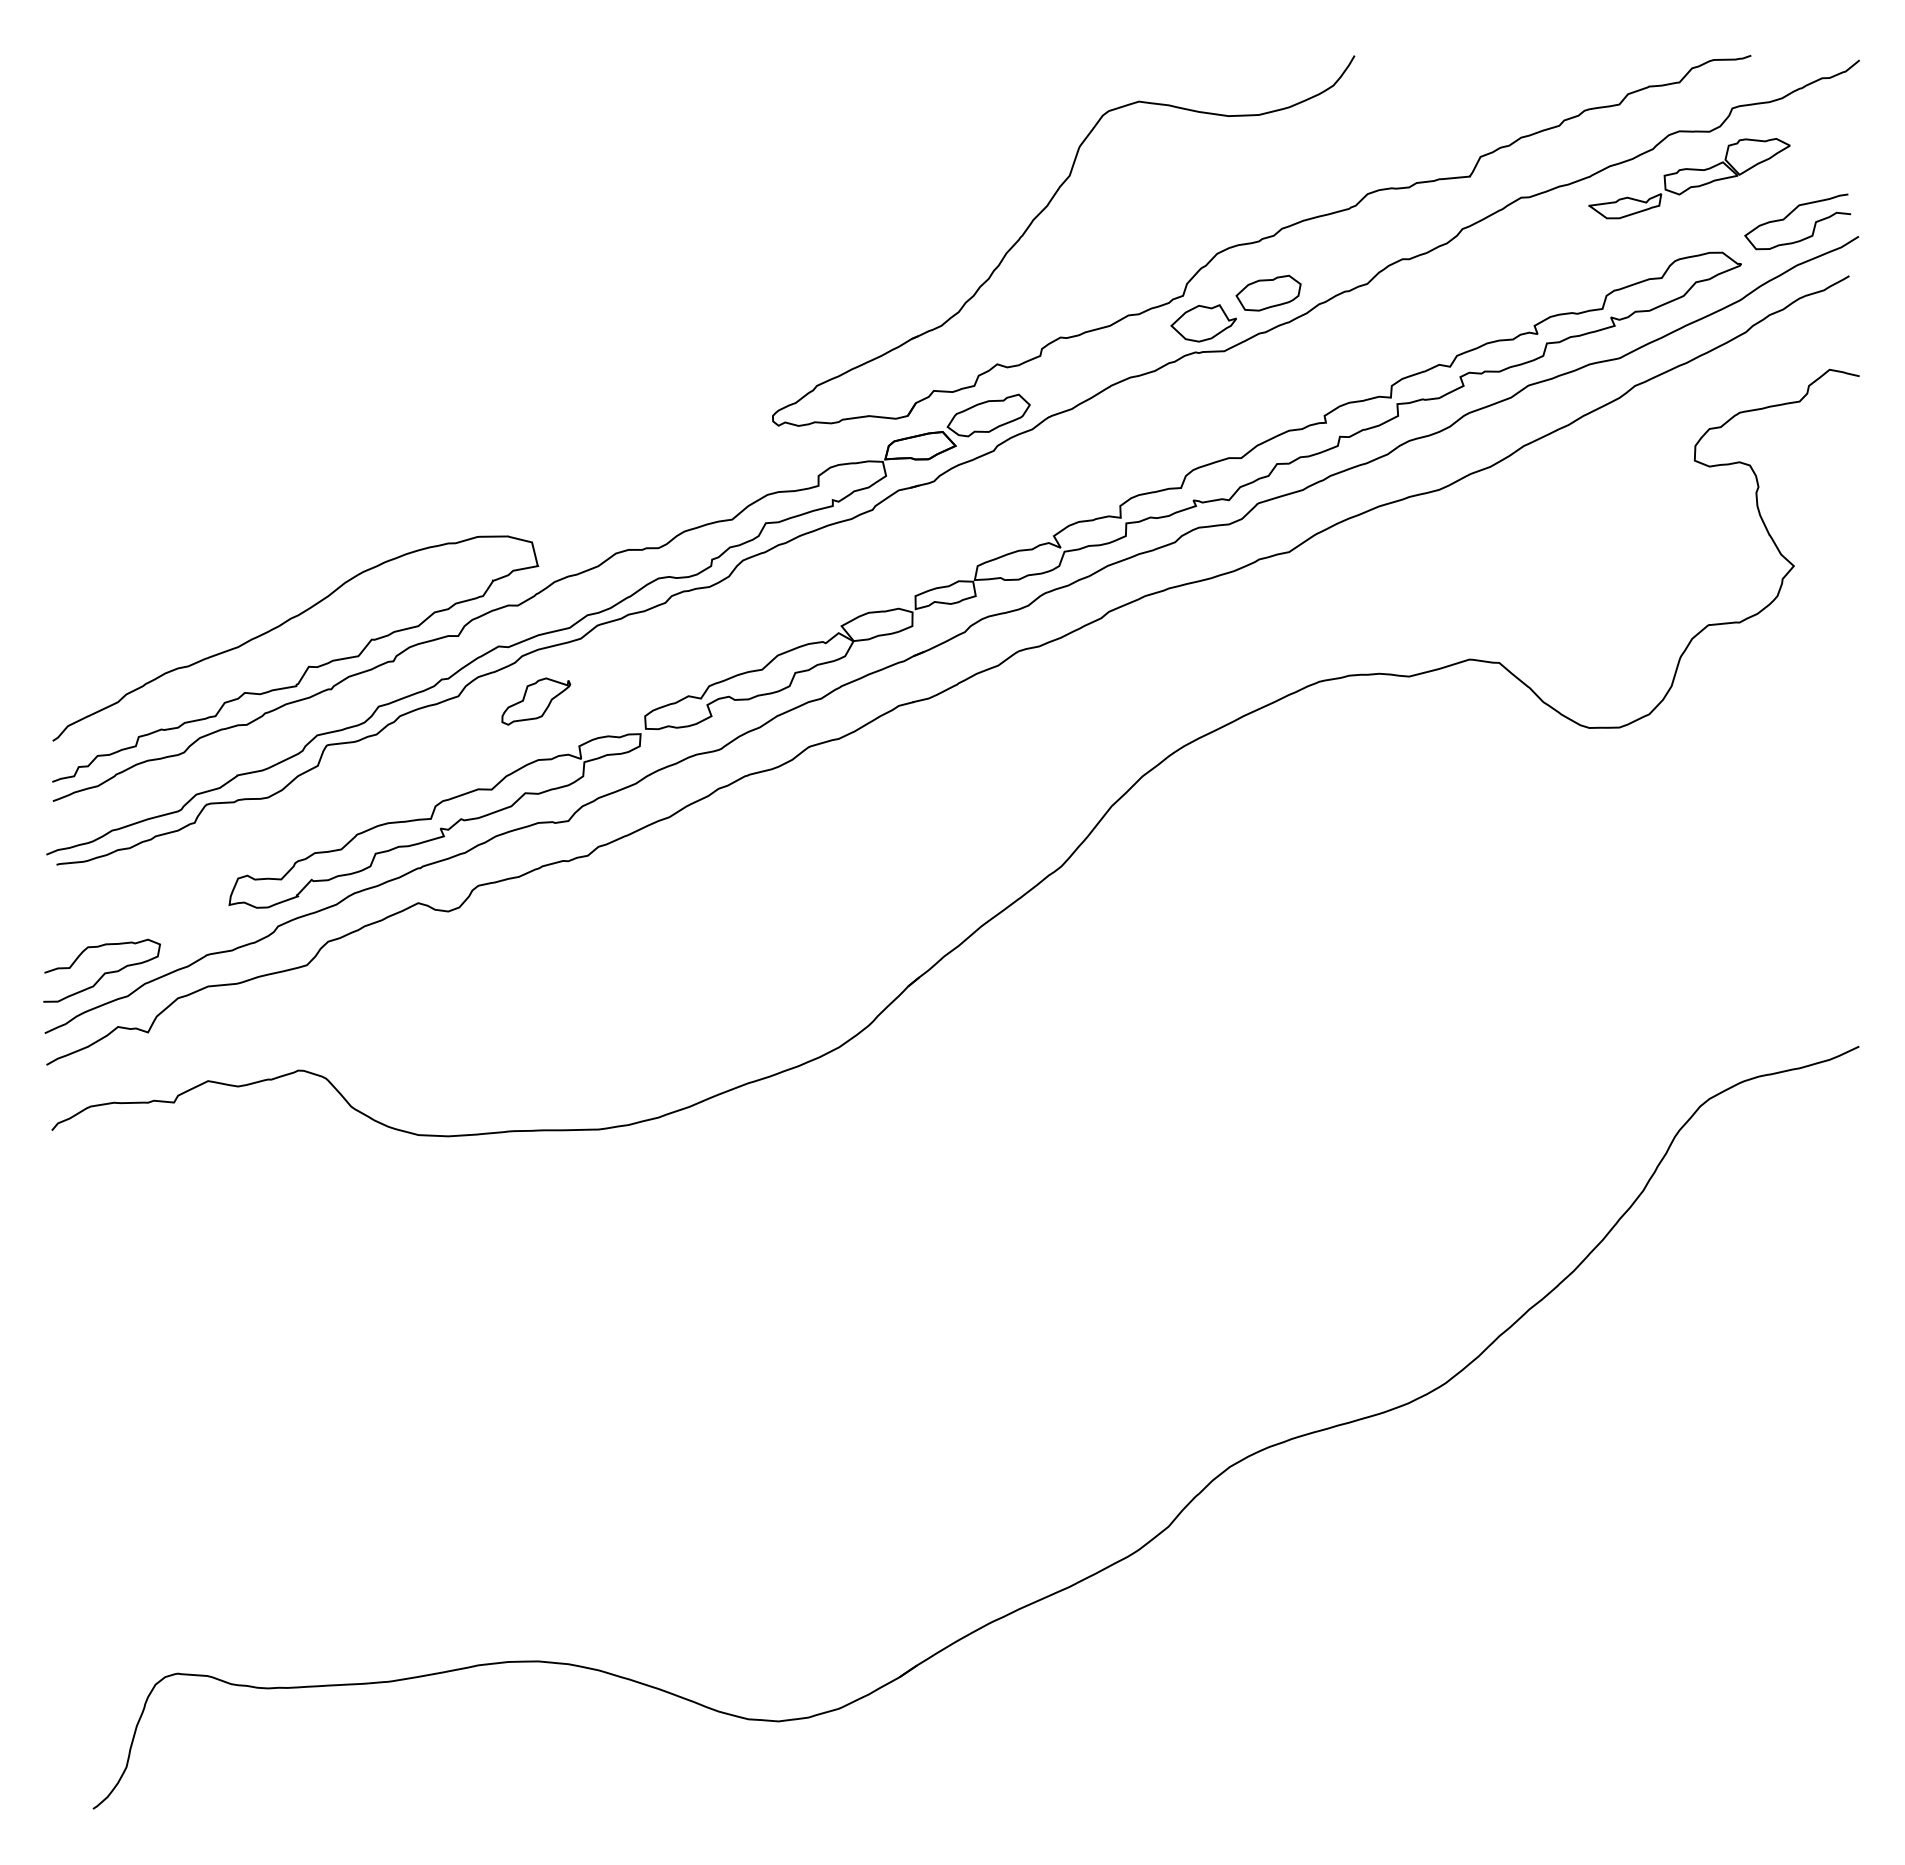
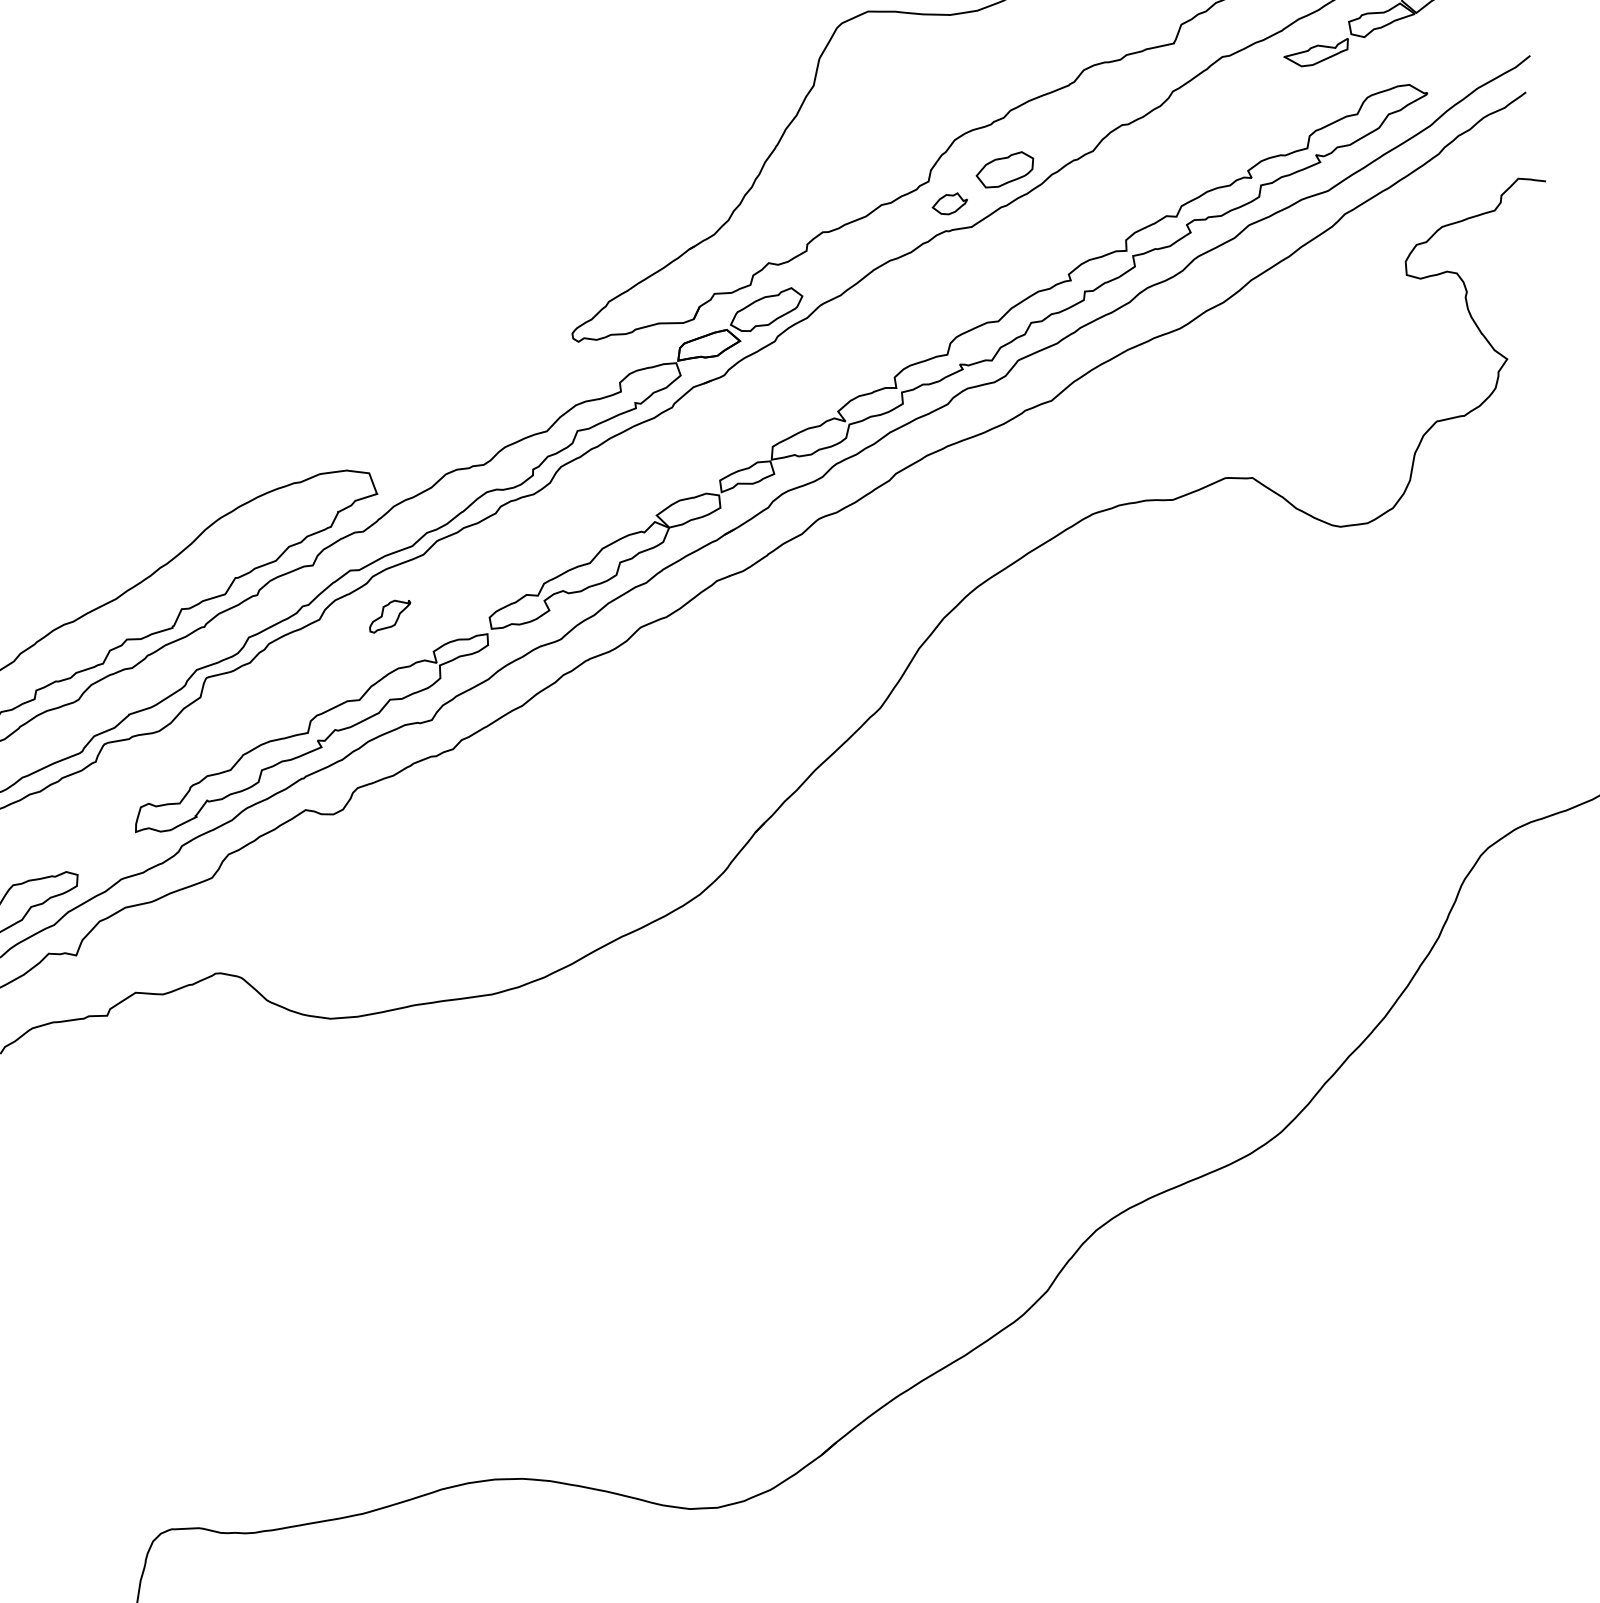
curve: (1790, 214) -> (1466, 43), removed
part: (1203, 323) -> (949, 204), size x0.6
part: (536, 701) -> (390, 615), size x0.7

